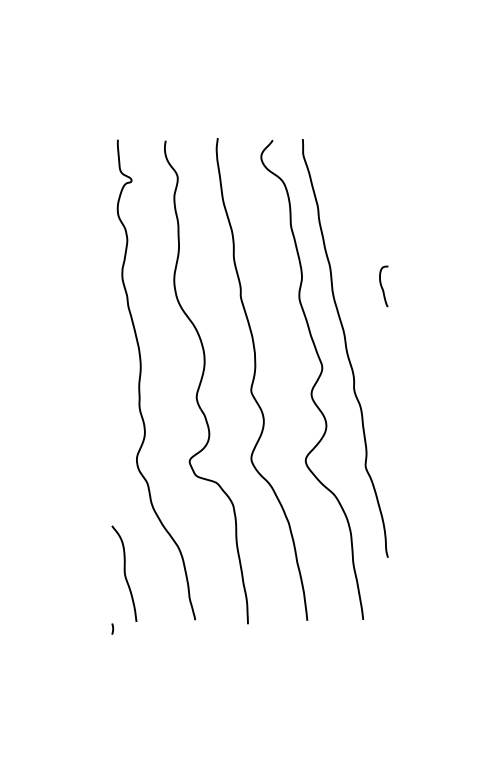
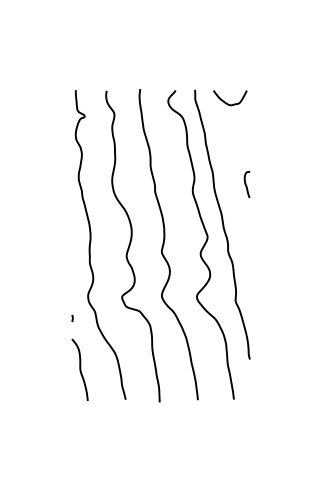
curve: (354, 160) -> (228, 103), added
curve: (112, 629) -> (72, 318), moved

